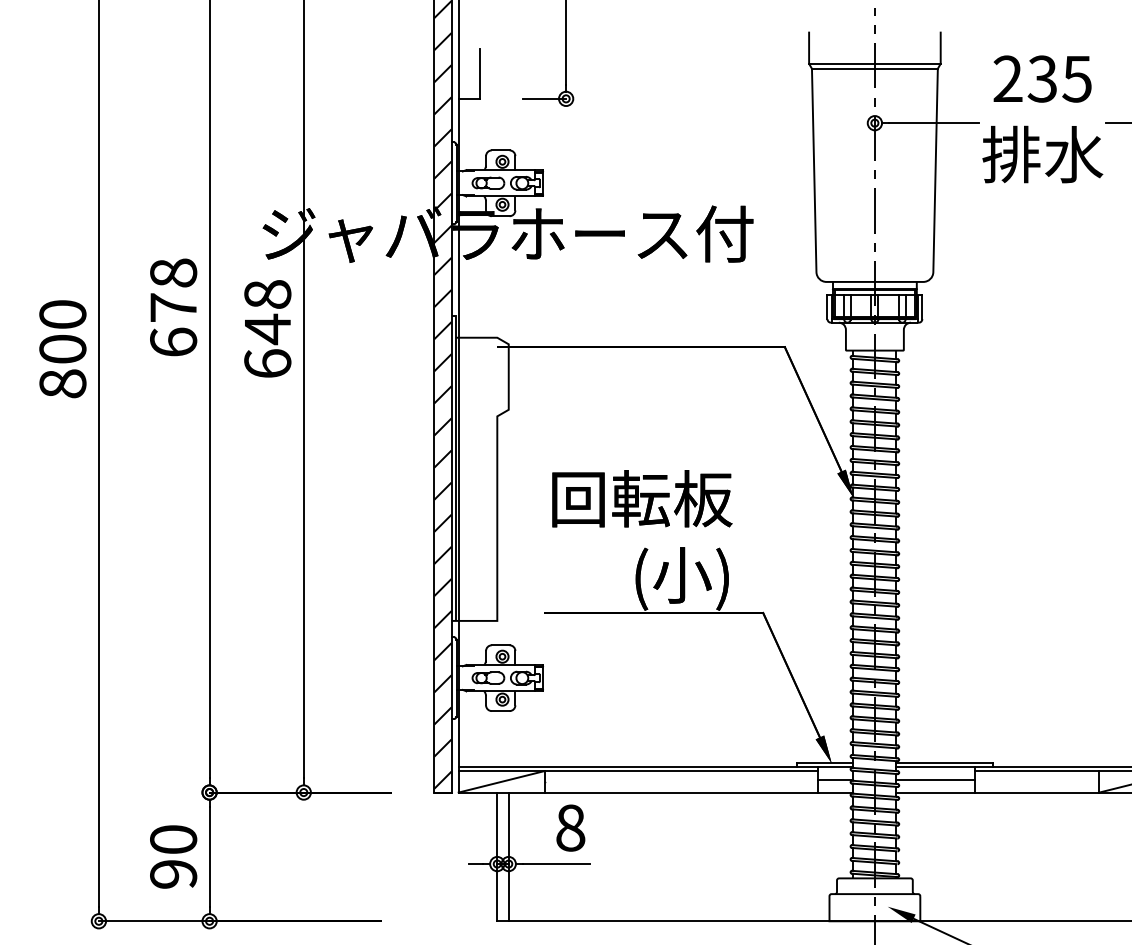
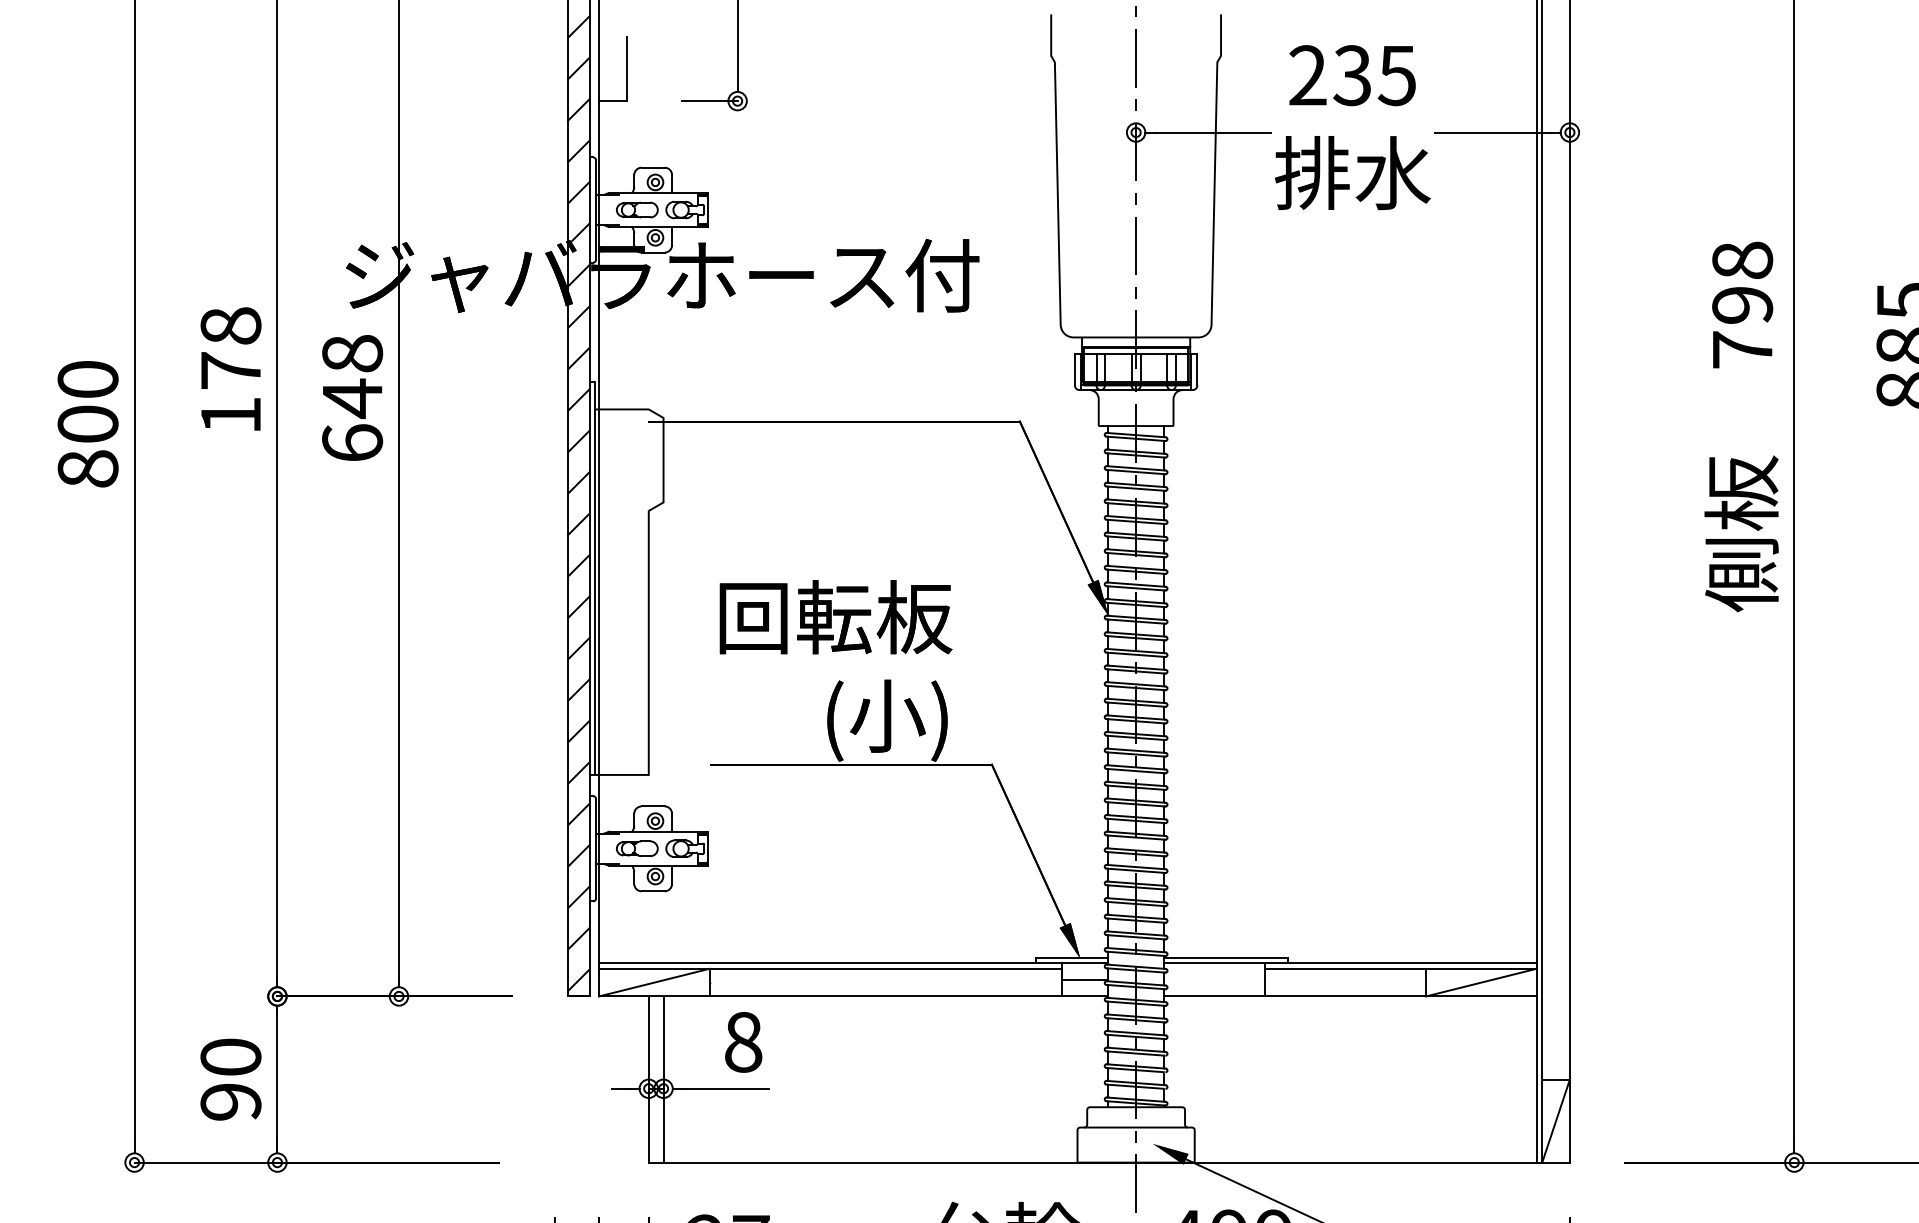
line: (875, 63) -> (1136, 55), removed
line: (874, 68) -> (1135, 62), removed
text: (173, 341) -> (230, 414), 678 -> 178
line: (935, 779) -> (1214, 979), removed

